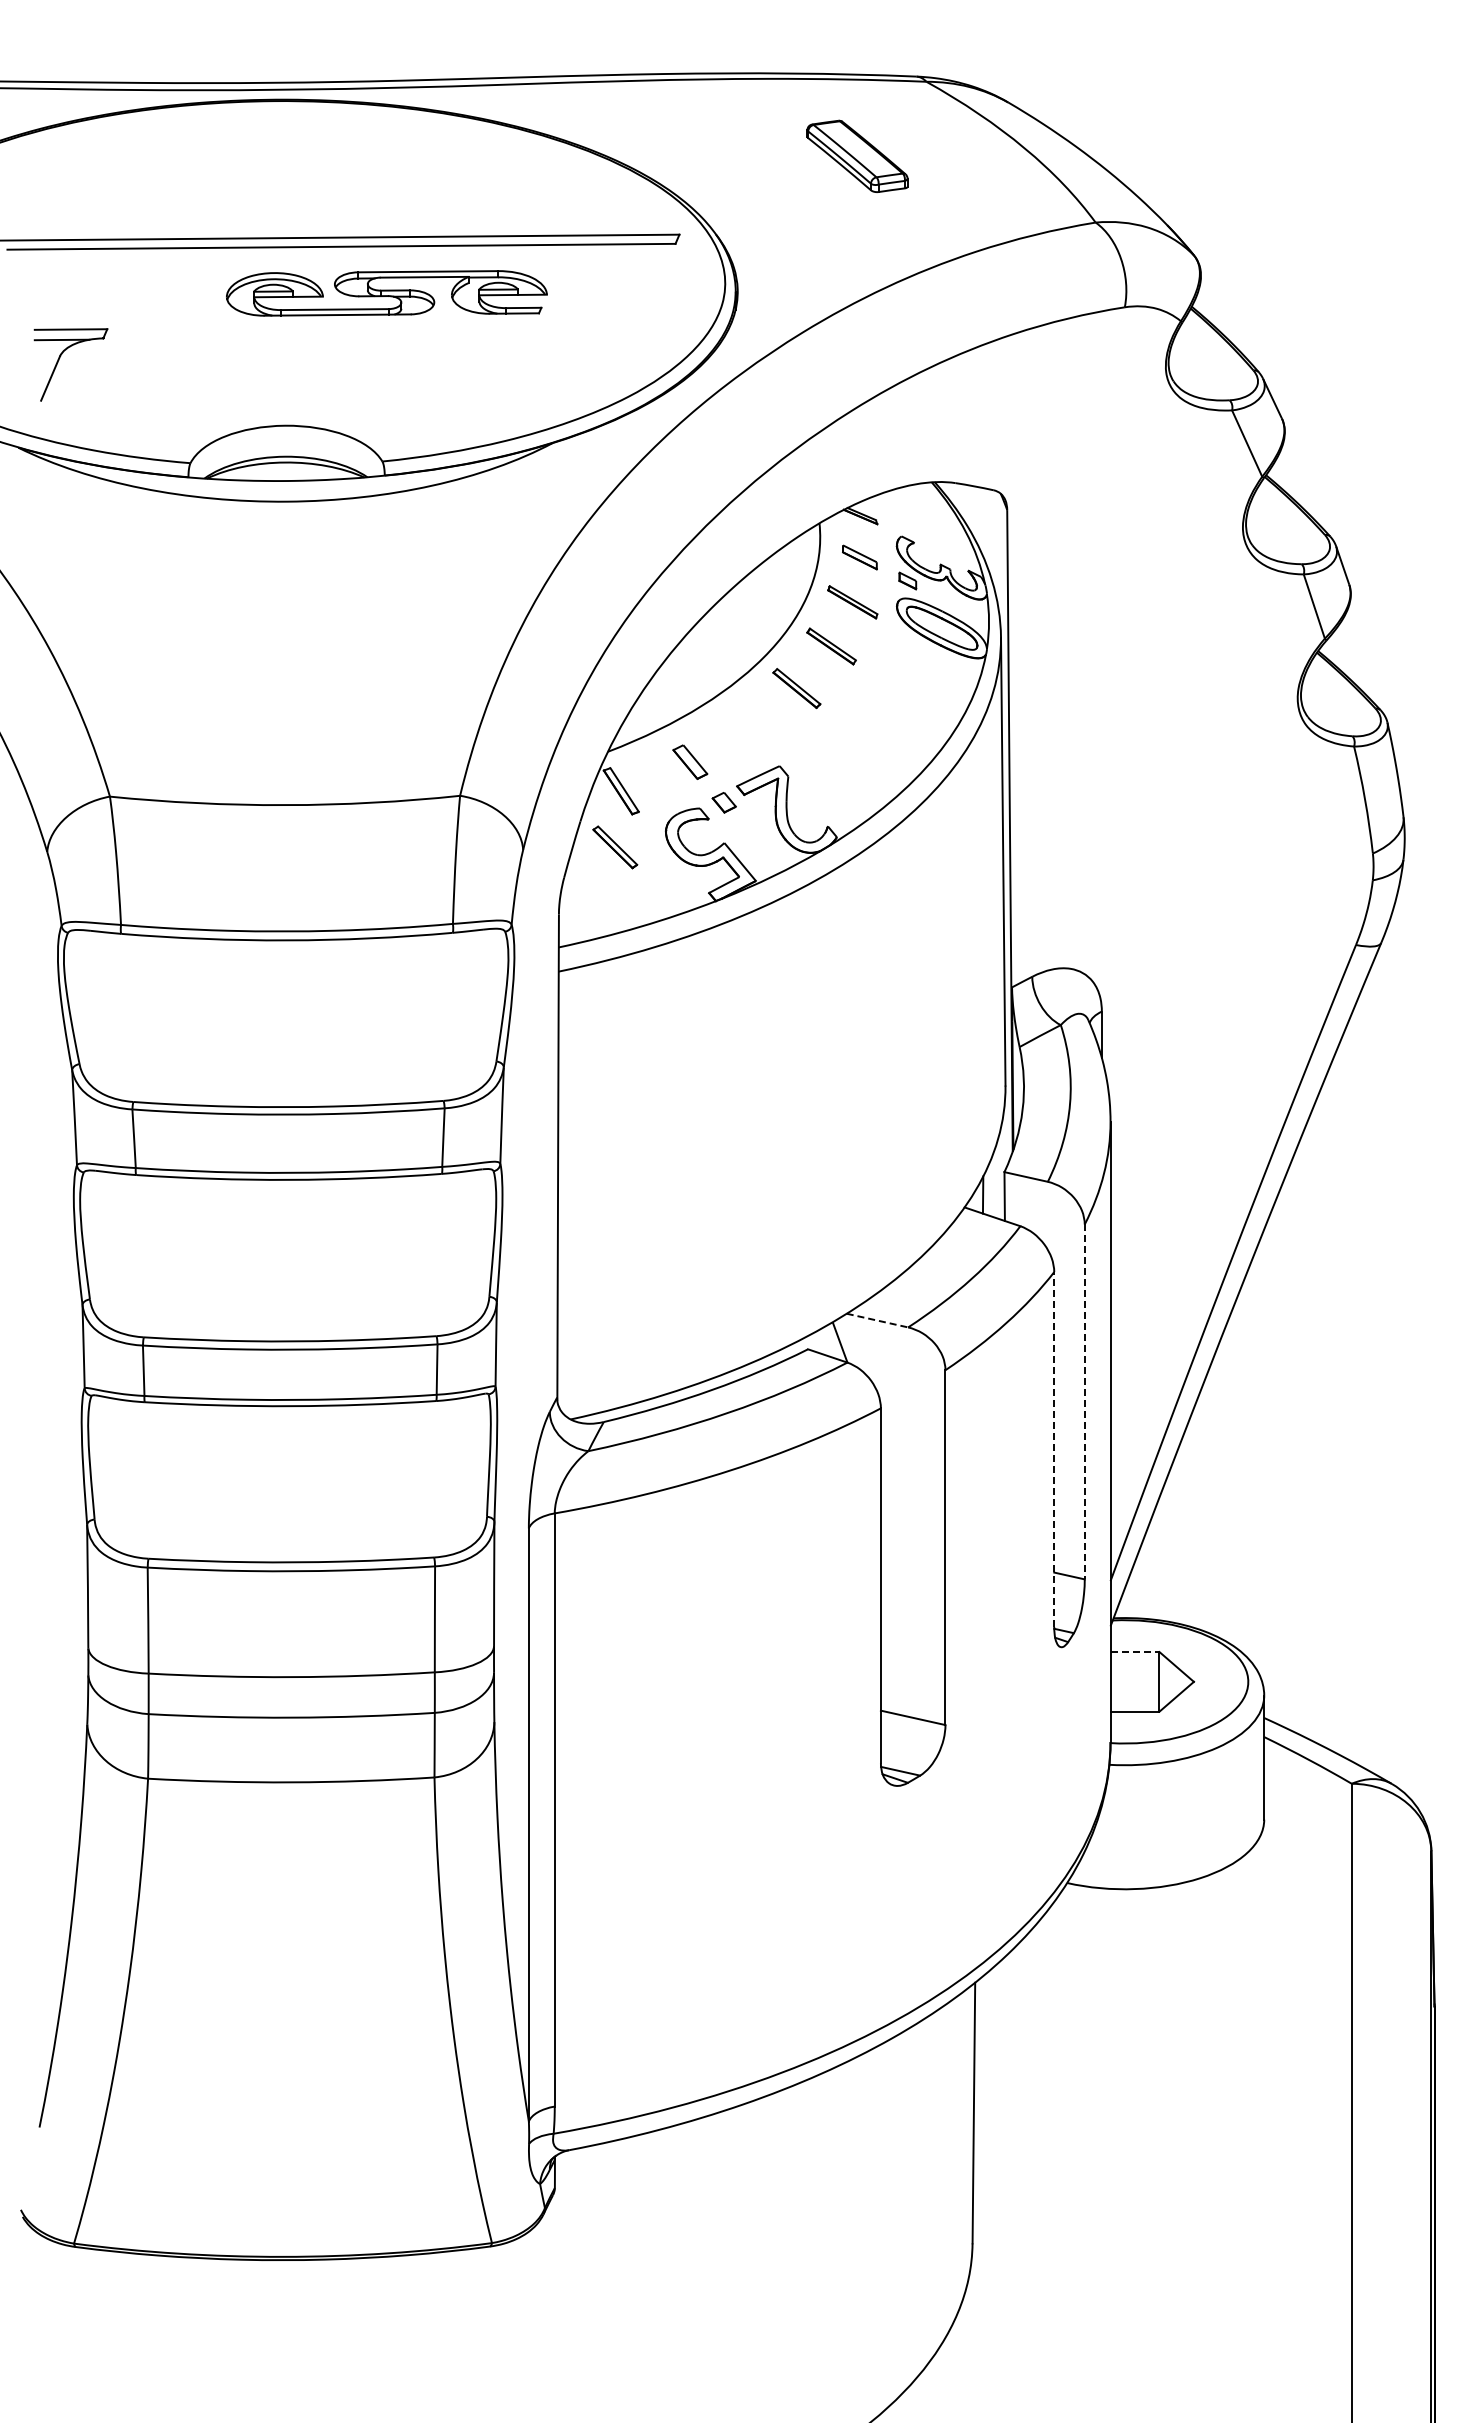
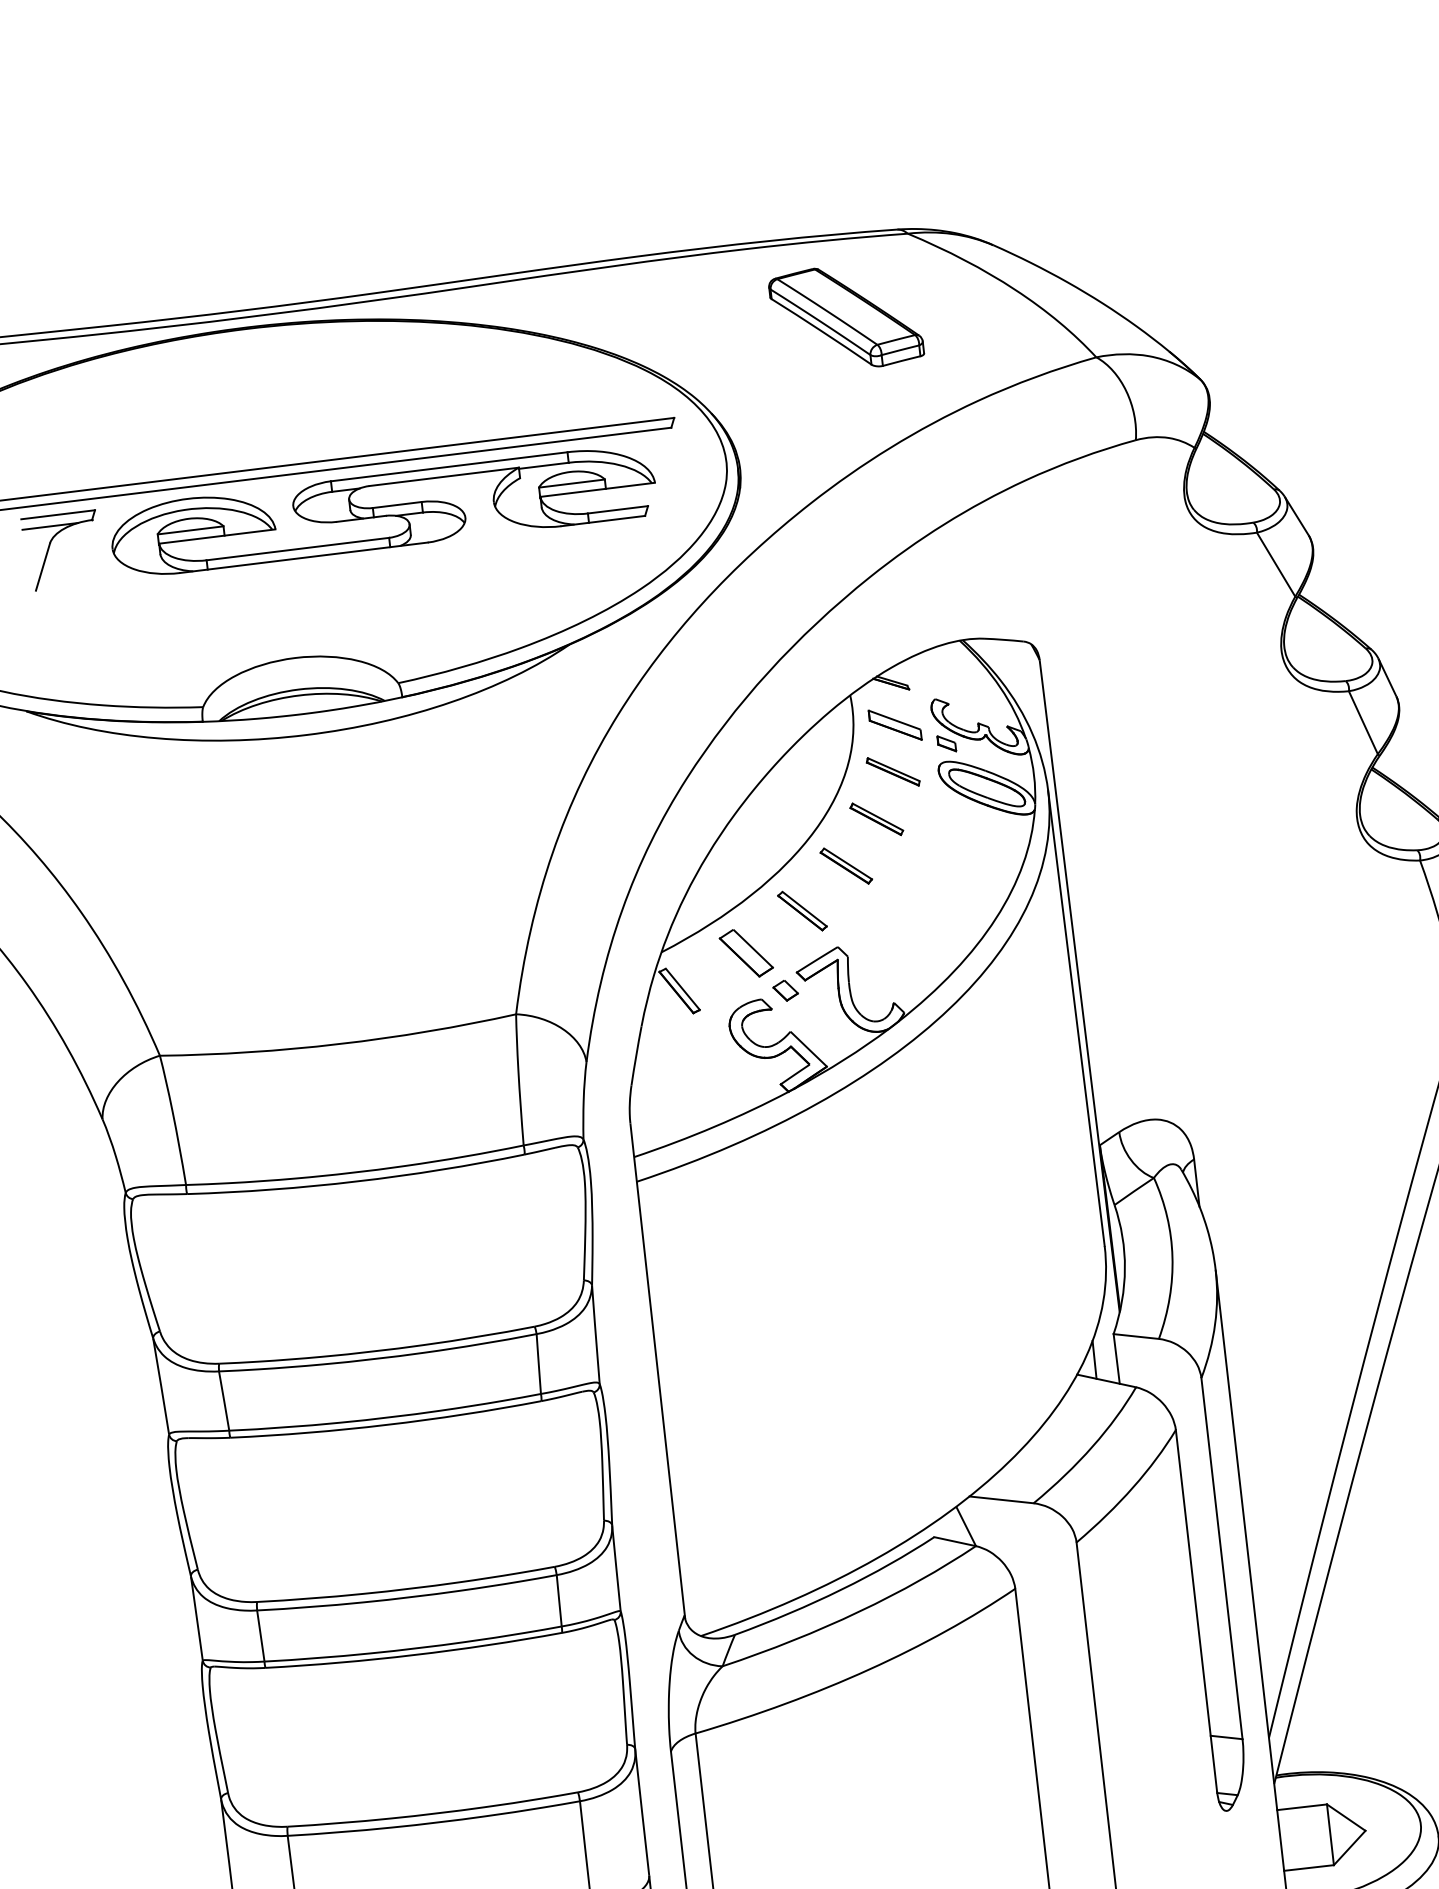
part: (857, 156) -> (846, 317), size x1.43
part: (386, 293) -> (382, 511), size x1.67
part: (60, 358) -> (50, 545), moved
part: (859, 557) -> (894, 725), size x1.43
part: (690, 762) -> (746, 953), size x1.43
part: (615, 847) -> (802, 911), moved
line: (877, 1320) -> (1001, 1499), dashed -> solid
line: (1084, 1402) -> (1221, 1559), dashed -> solid
line: (1054, 1449) -> (1196, 1610), dashed -> solid
line: (1135, 1652) -> (1302, 1807), dashed -> solid

